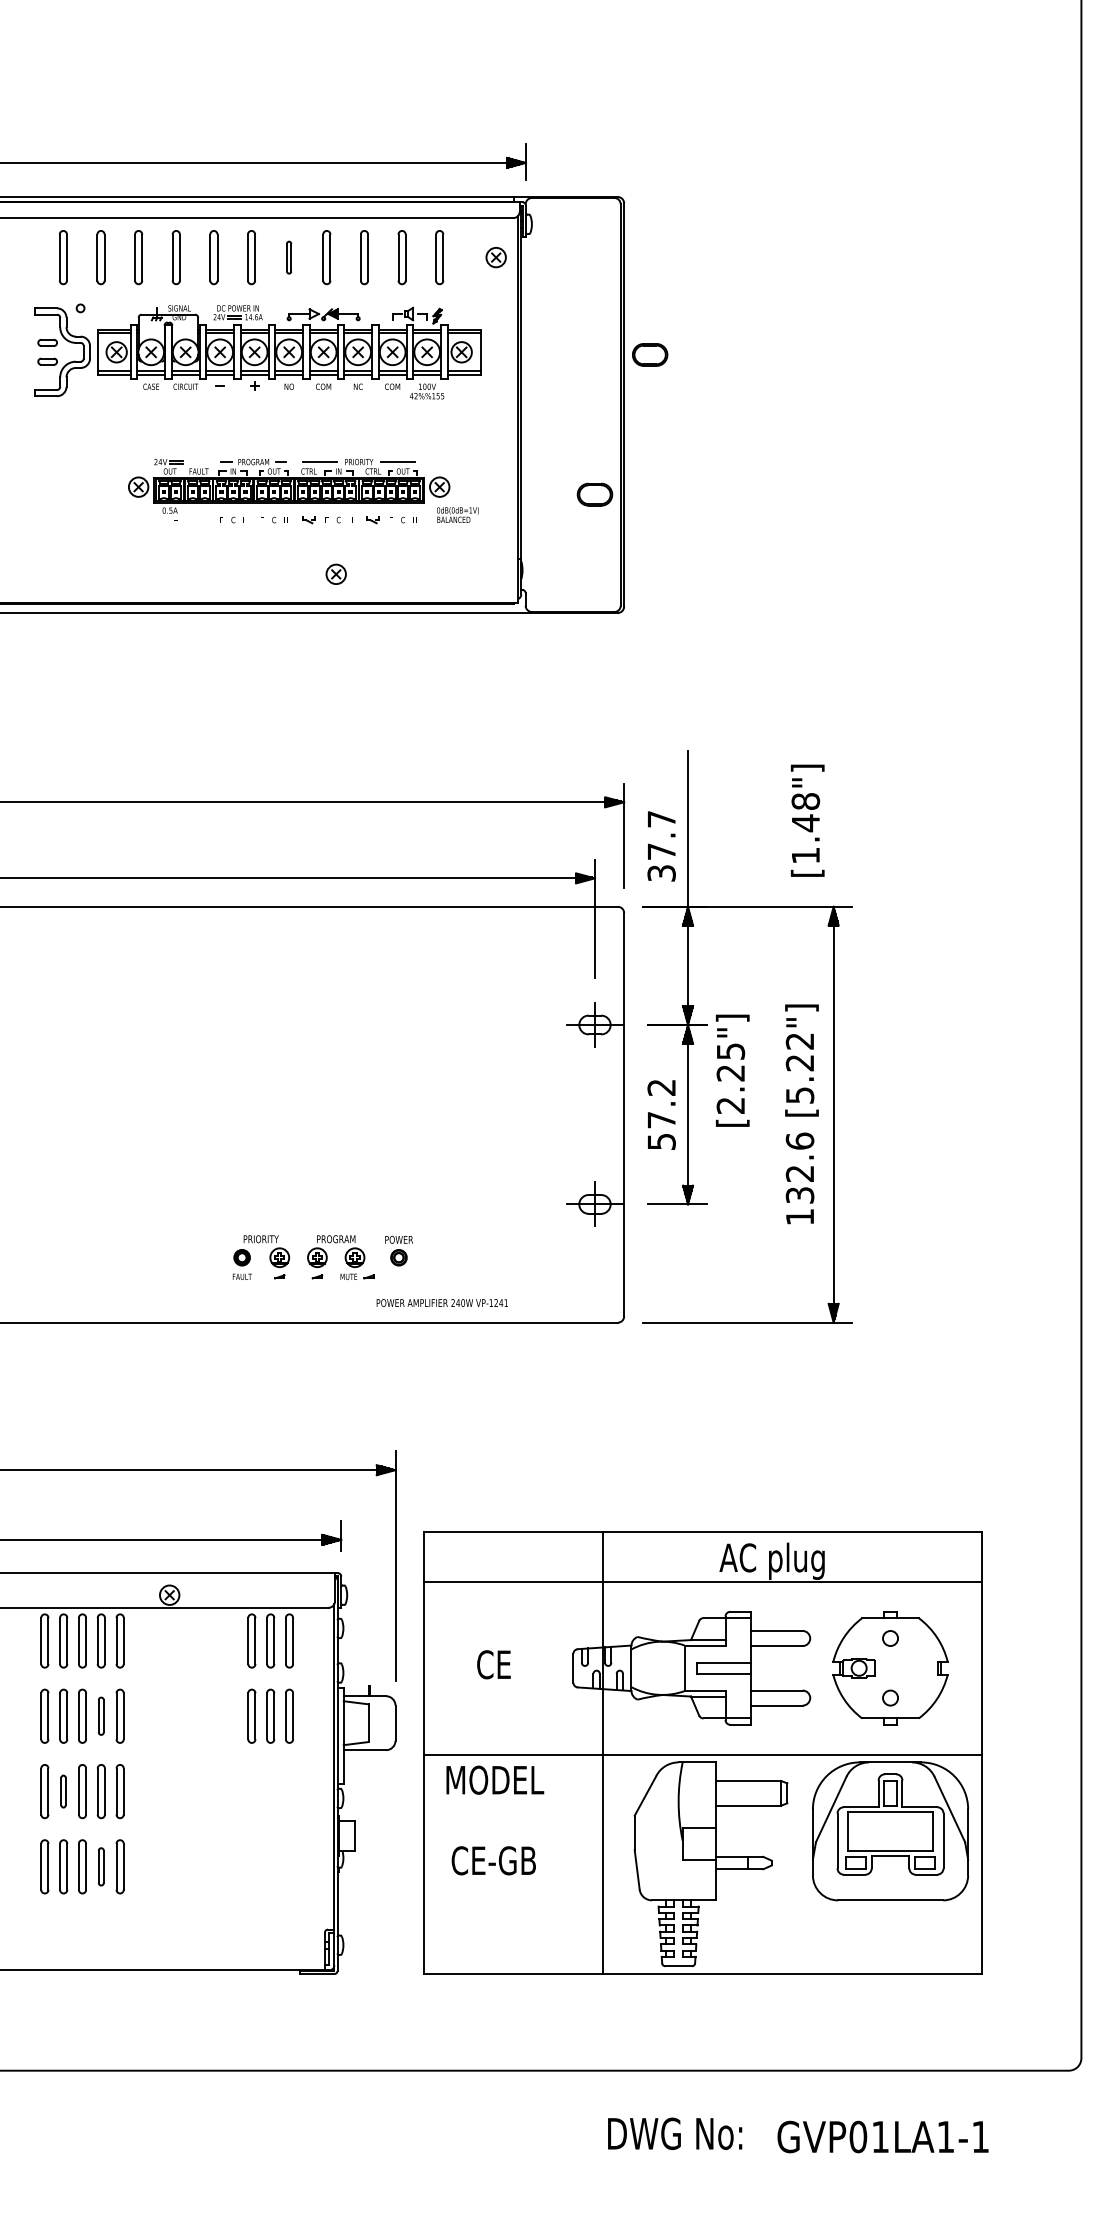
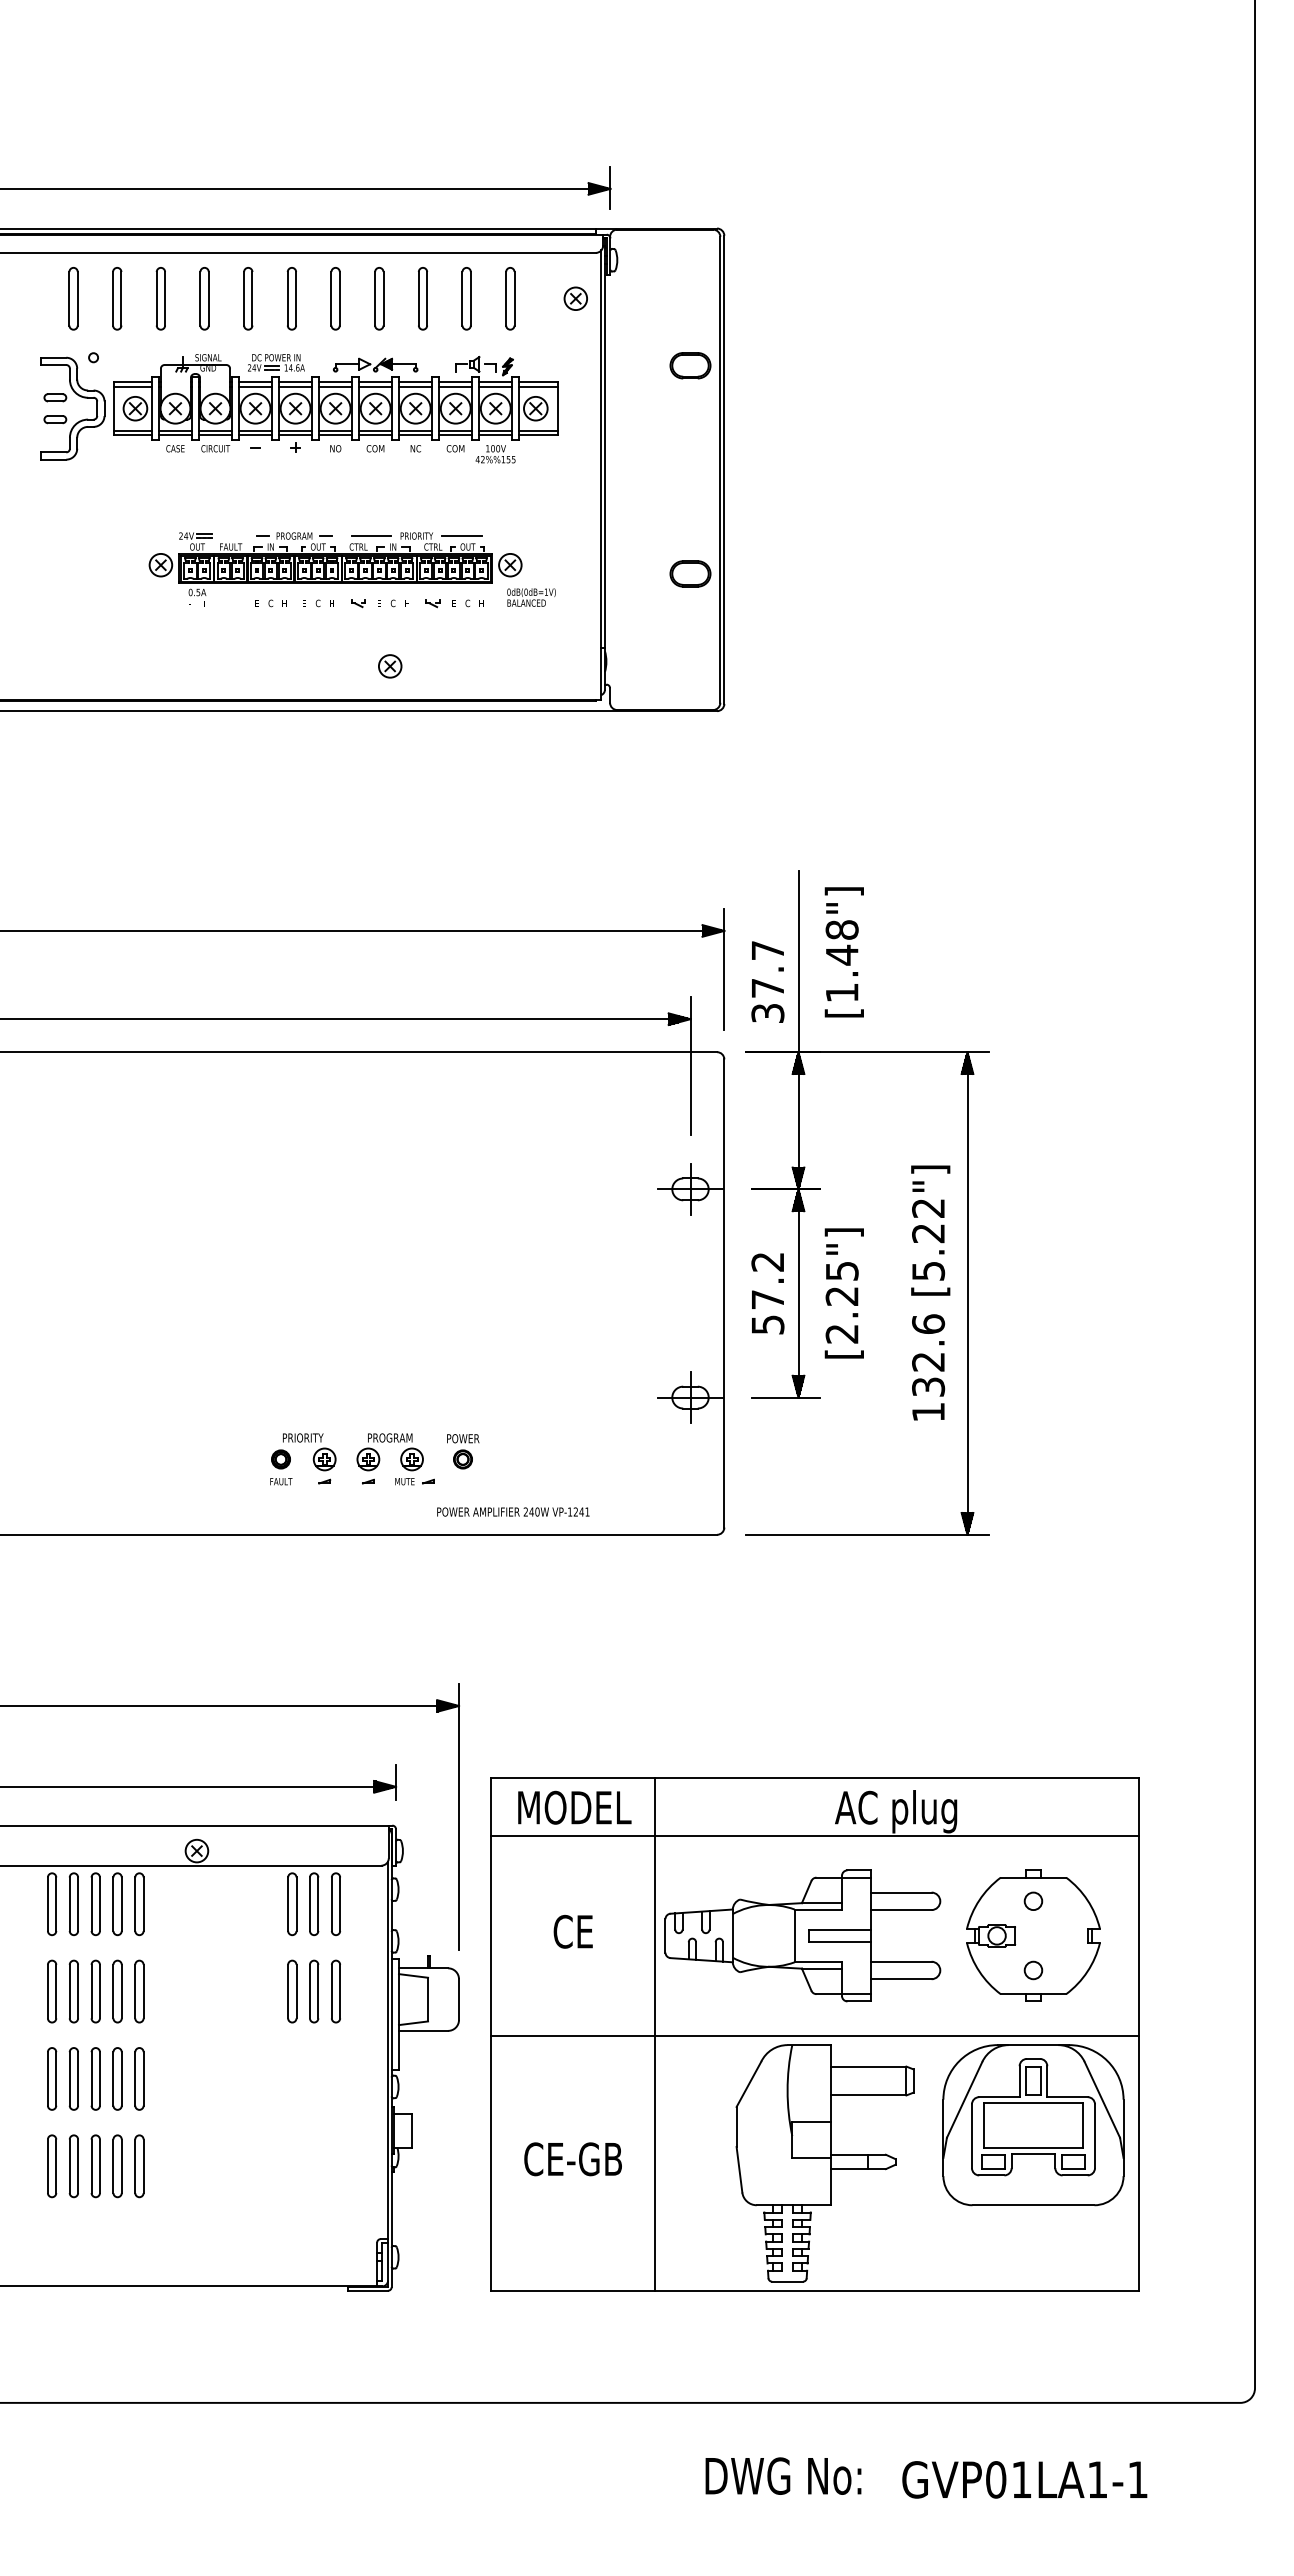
part: (289, 257) -> (335, 298), size x1.67
part: (650, 354) -> (690, 365), moved
text: (806, 820) -> (843, 952), moved
text: (731, 1070) -> (843, 1293), moved
part: (101, 1716) -> (117, 1991), size x1.43
line: (602, 1752) -> (655, 2033), moved
text: (495, 1779) -> (574, 1807), moved
part: (63, 1791) -> (73, 2078), size x1.67
part: (101, 1867) -> (117, 2166), size x1.43

